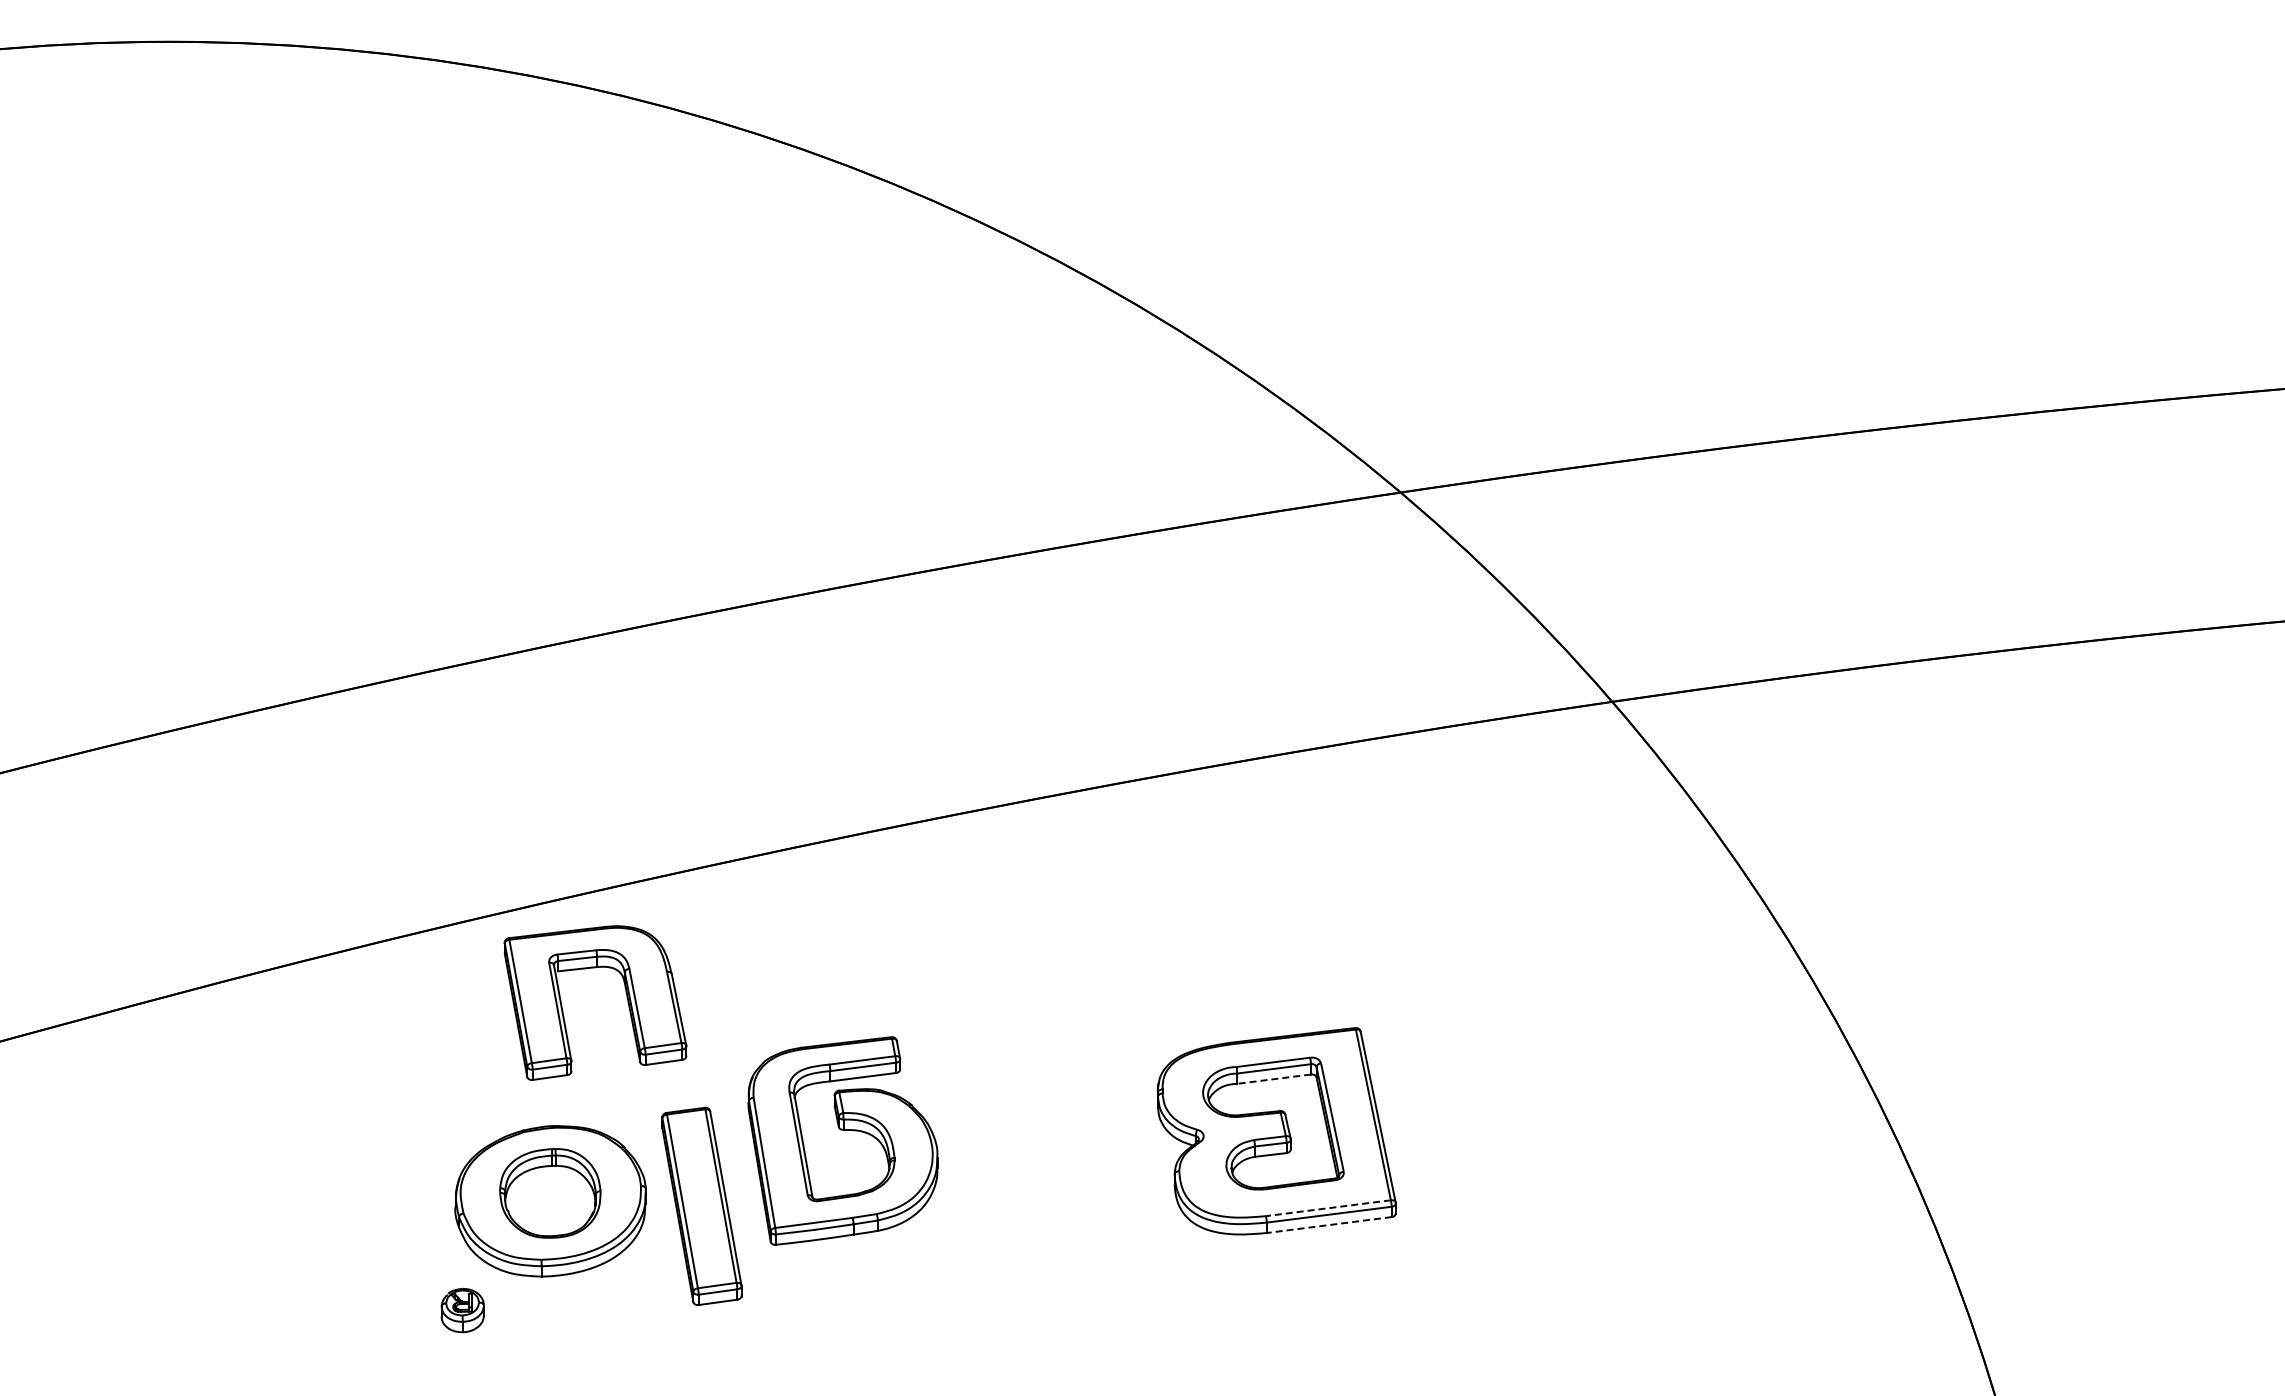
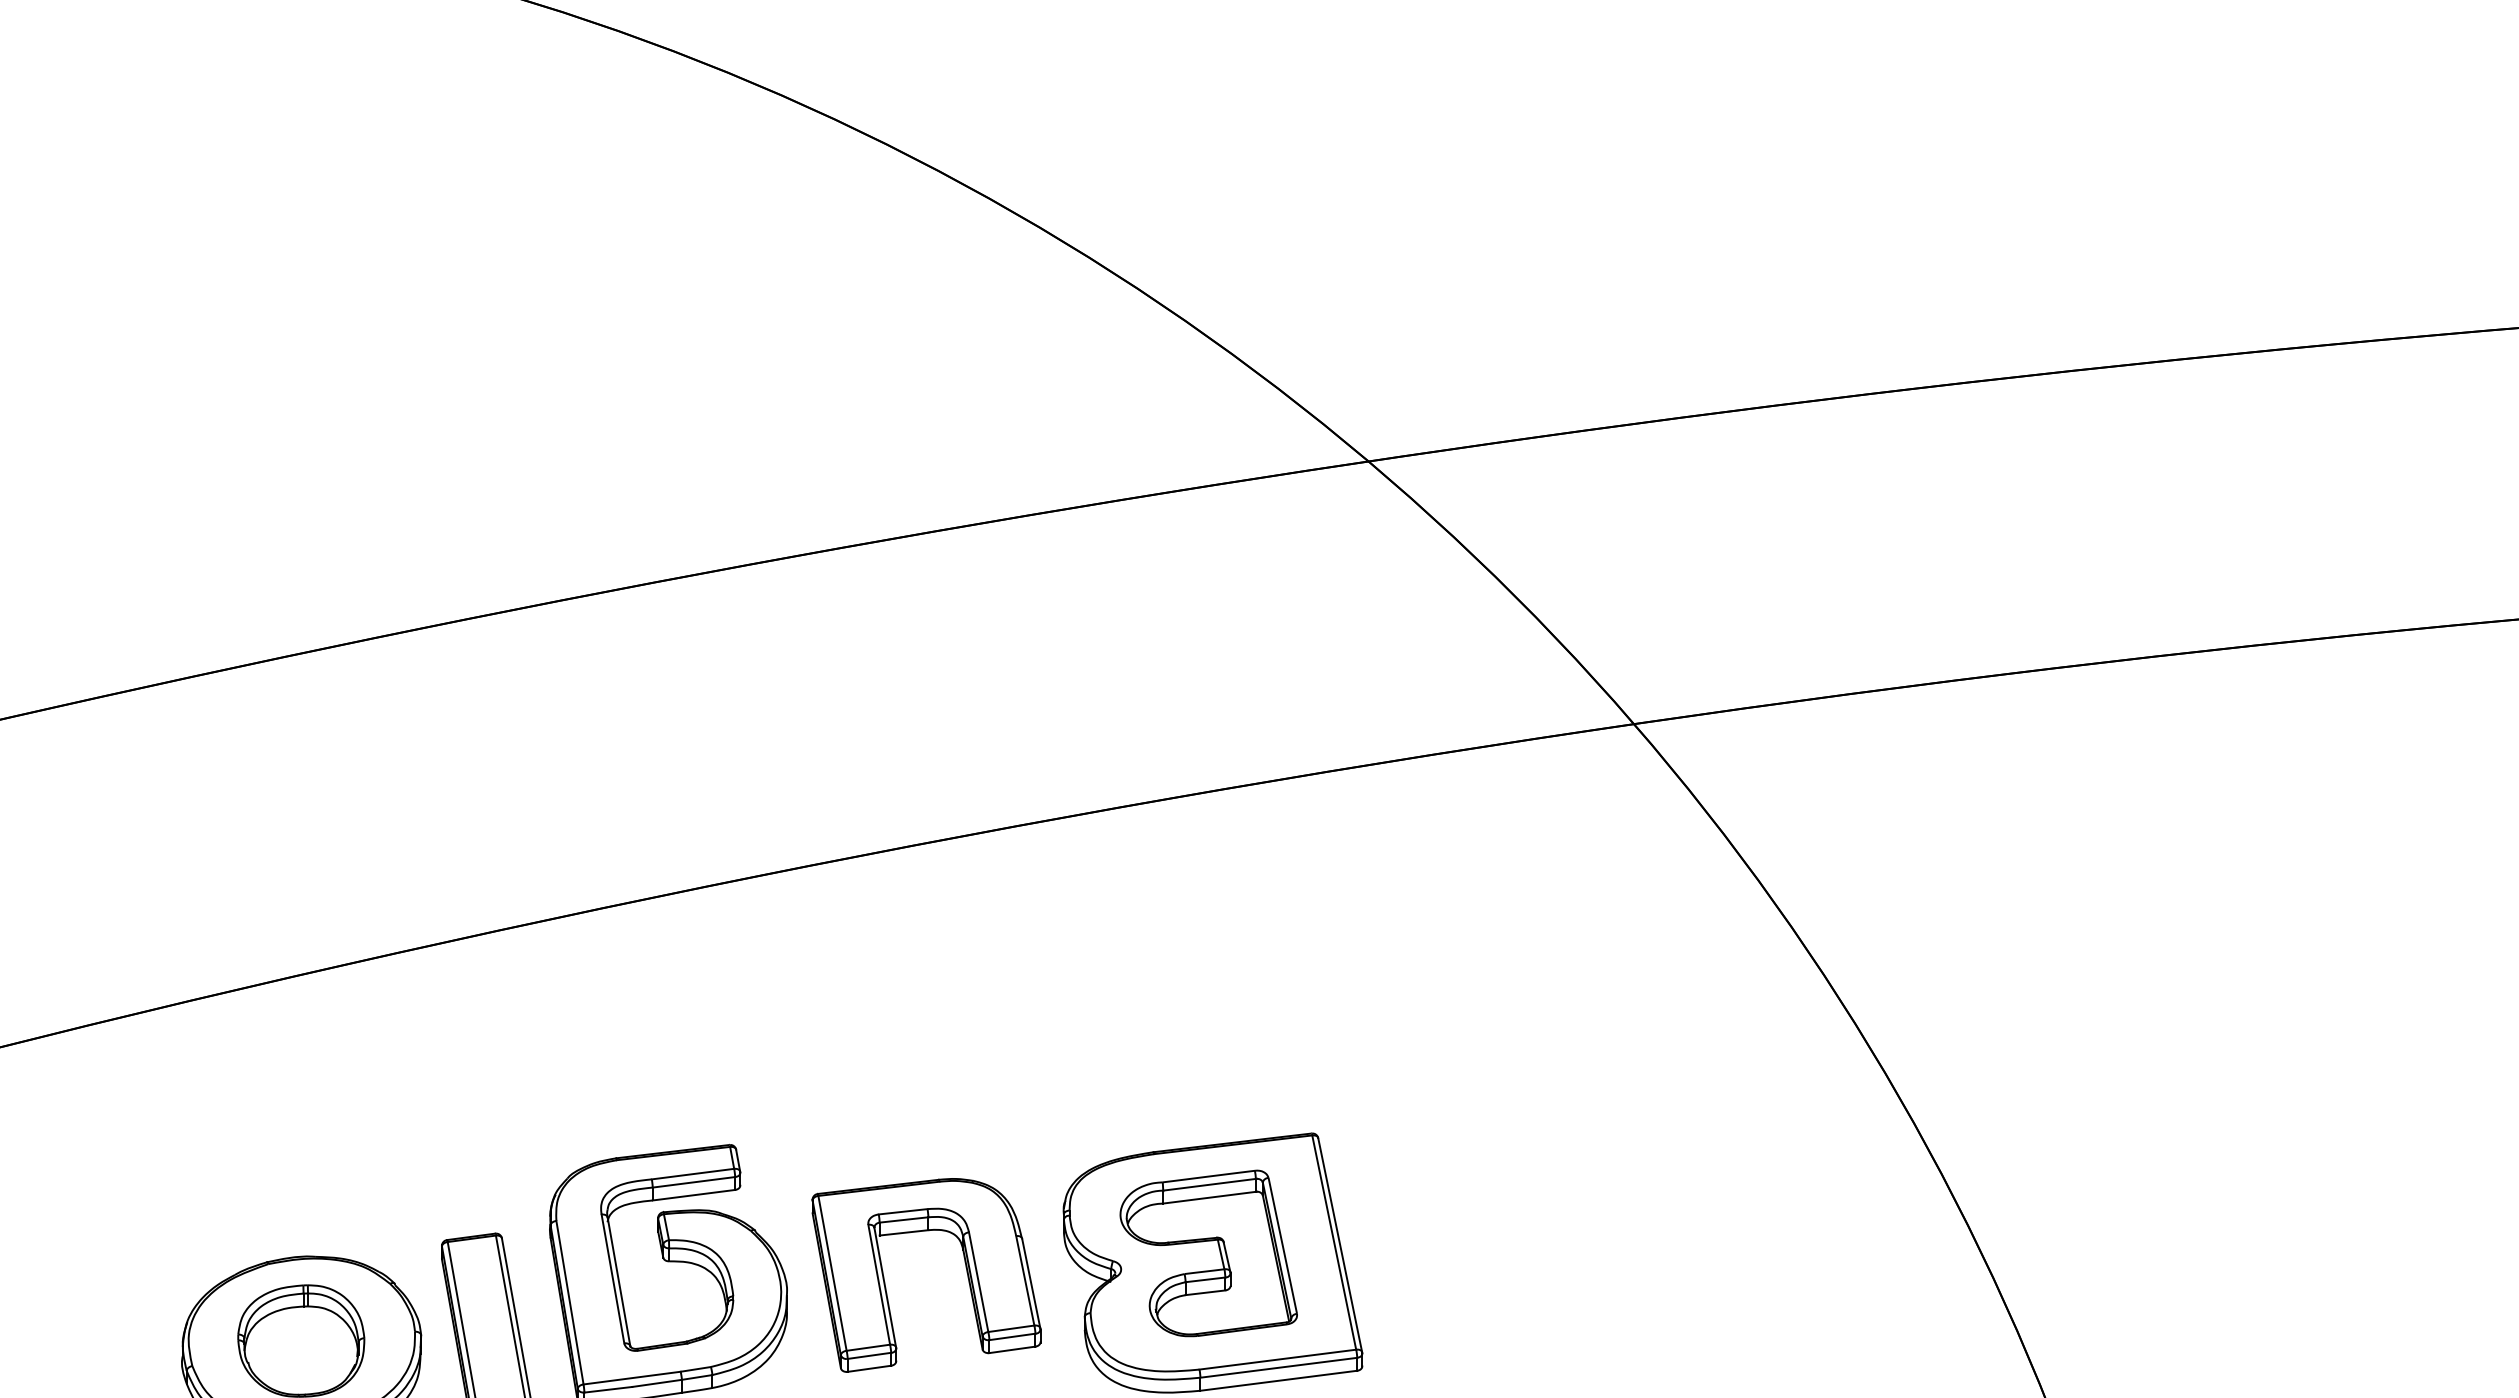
part: (626, 997) -> (965, 1268), moved
line: (1273, 1079) -> (1208, 1198), dashed -> solid
line: (1328, 1208) -> (1277, 1359), dashed -> solid
line: (1329, 1225) -> (1279, 1381), dashed -> solid

